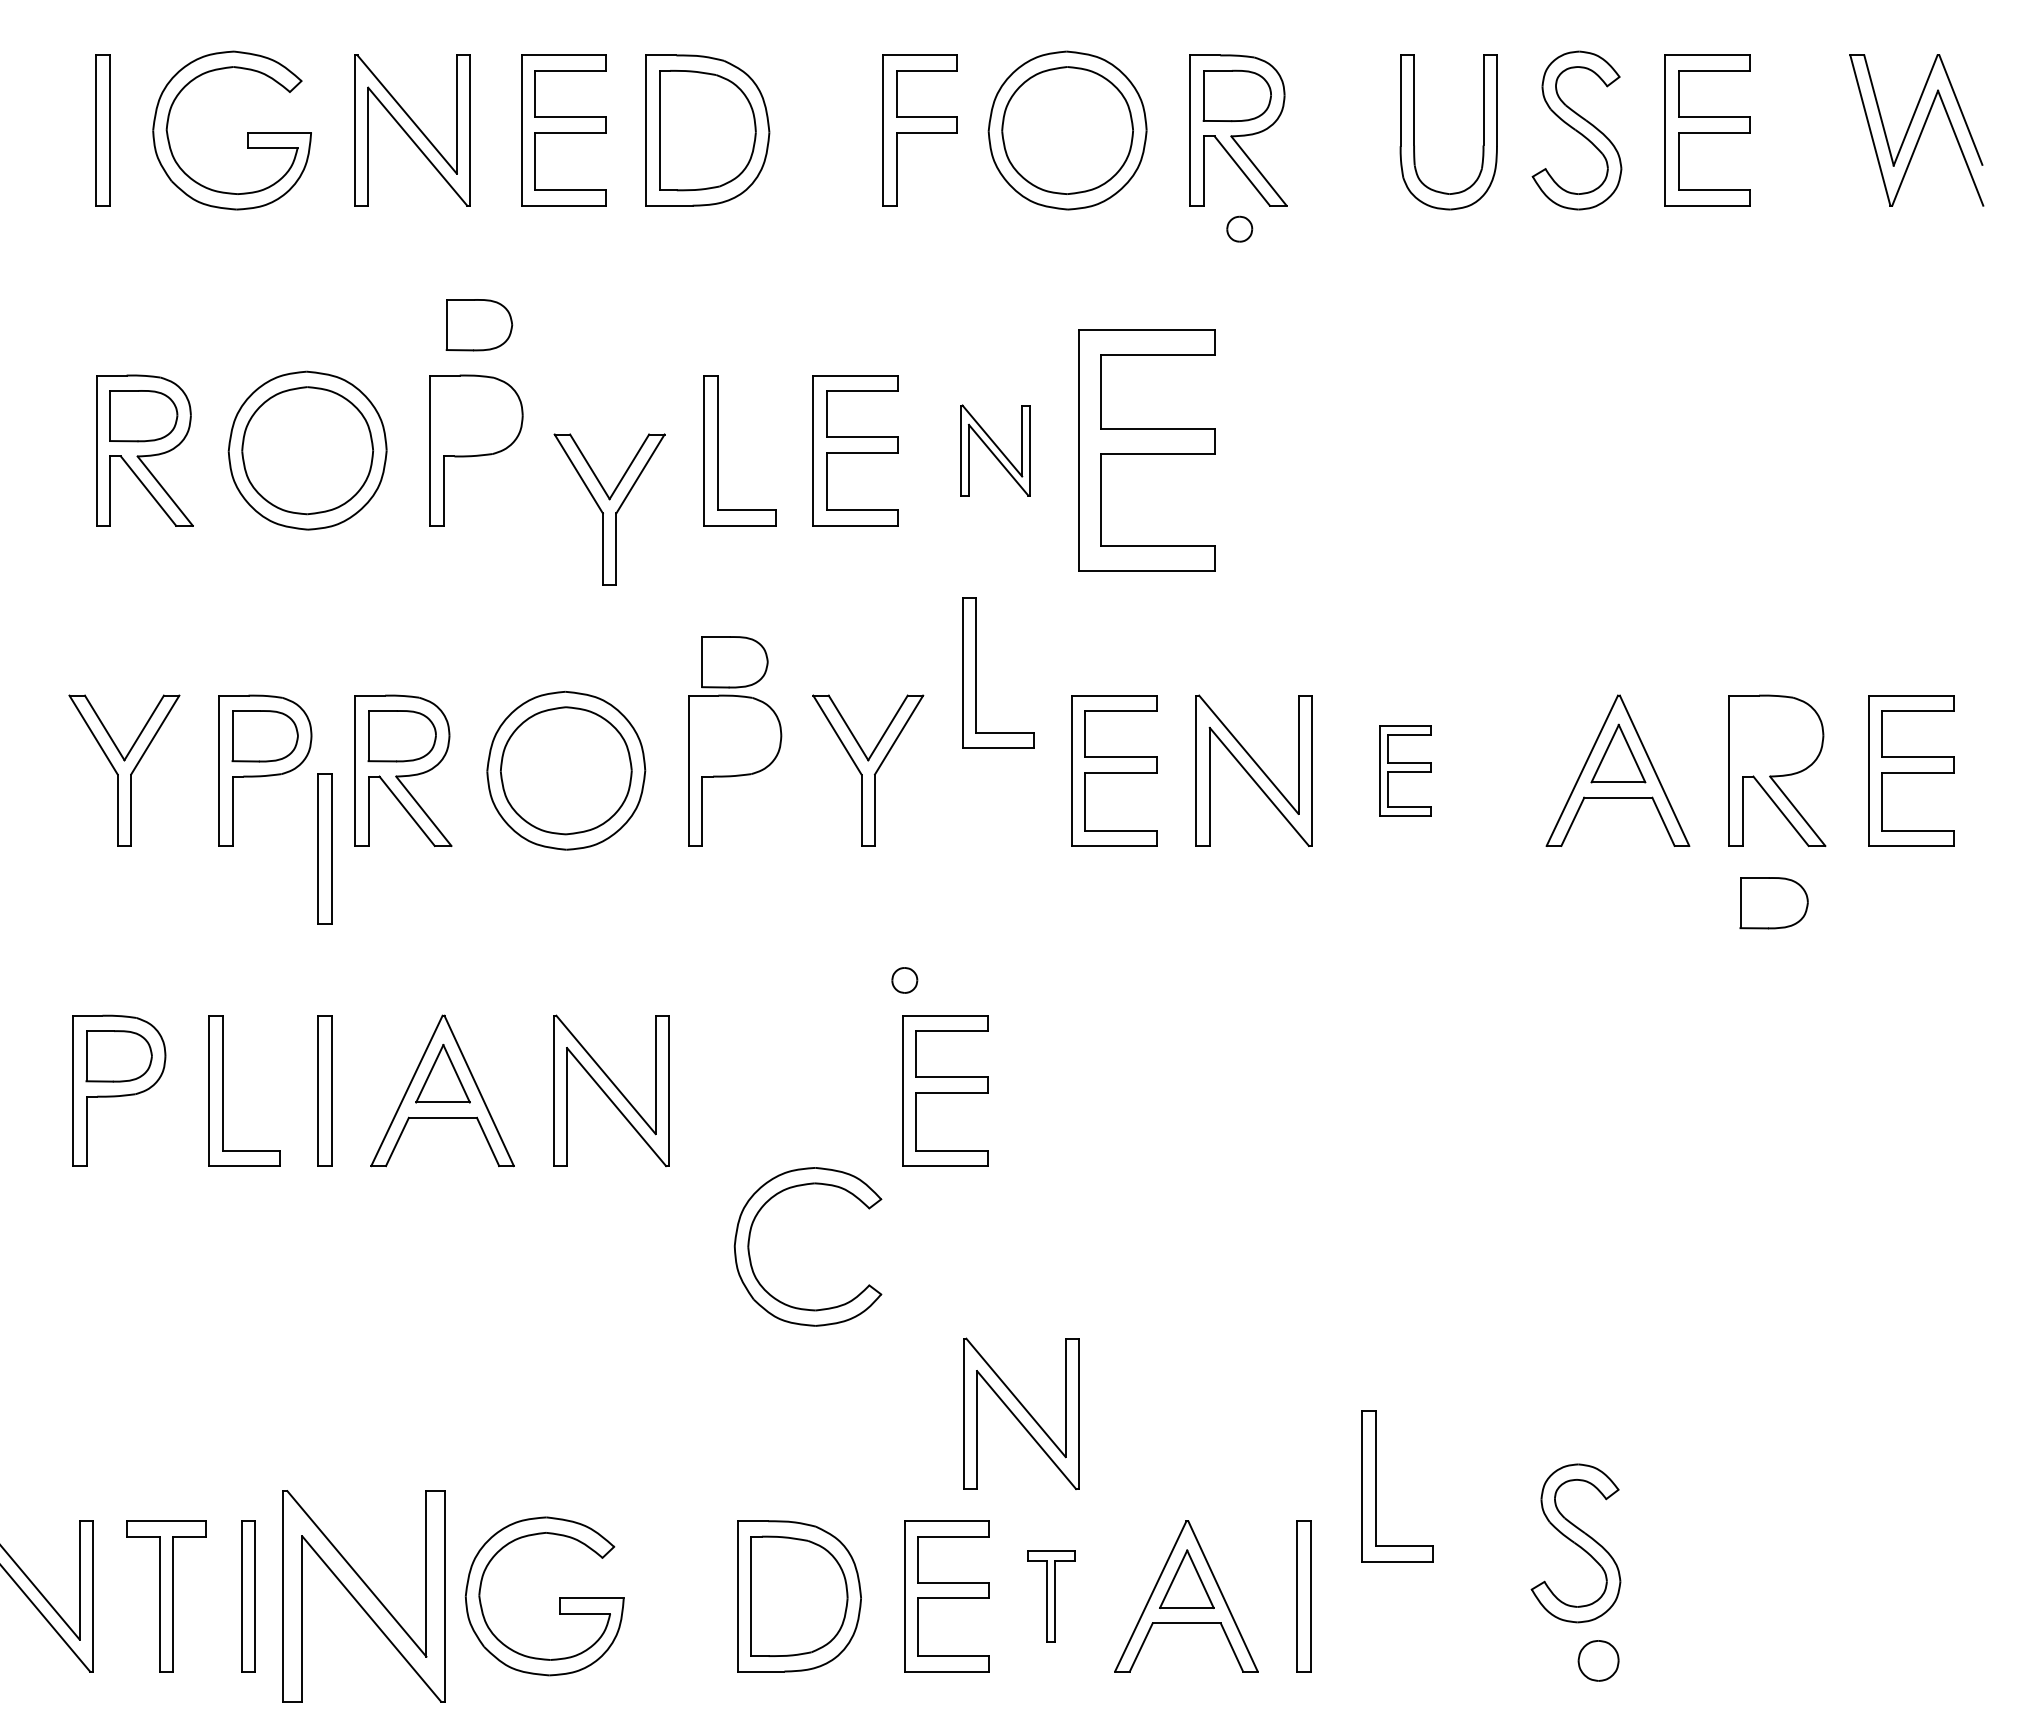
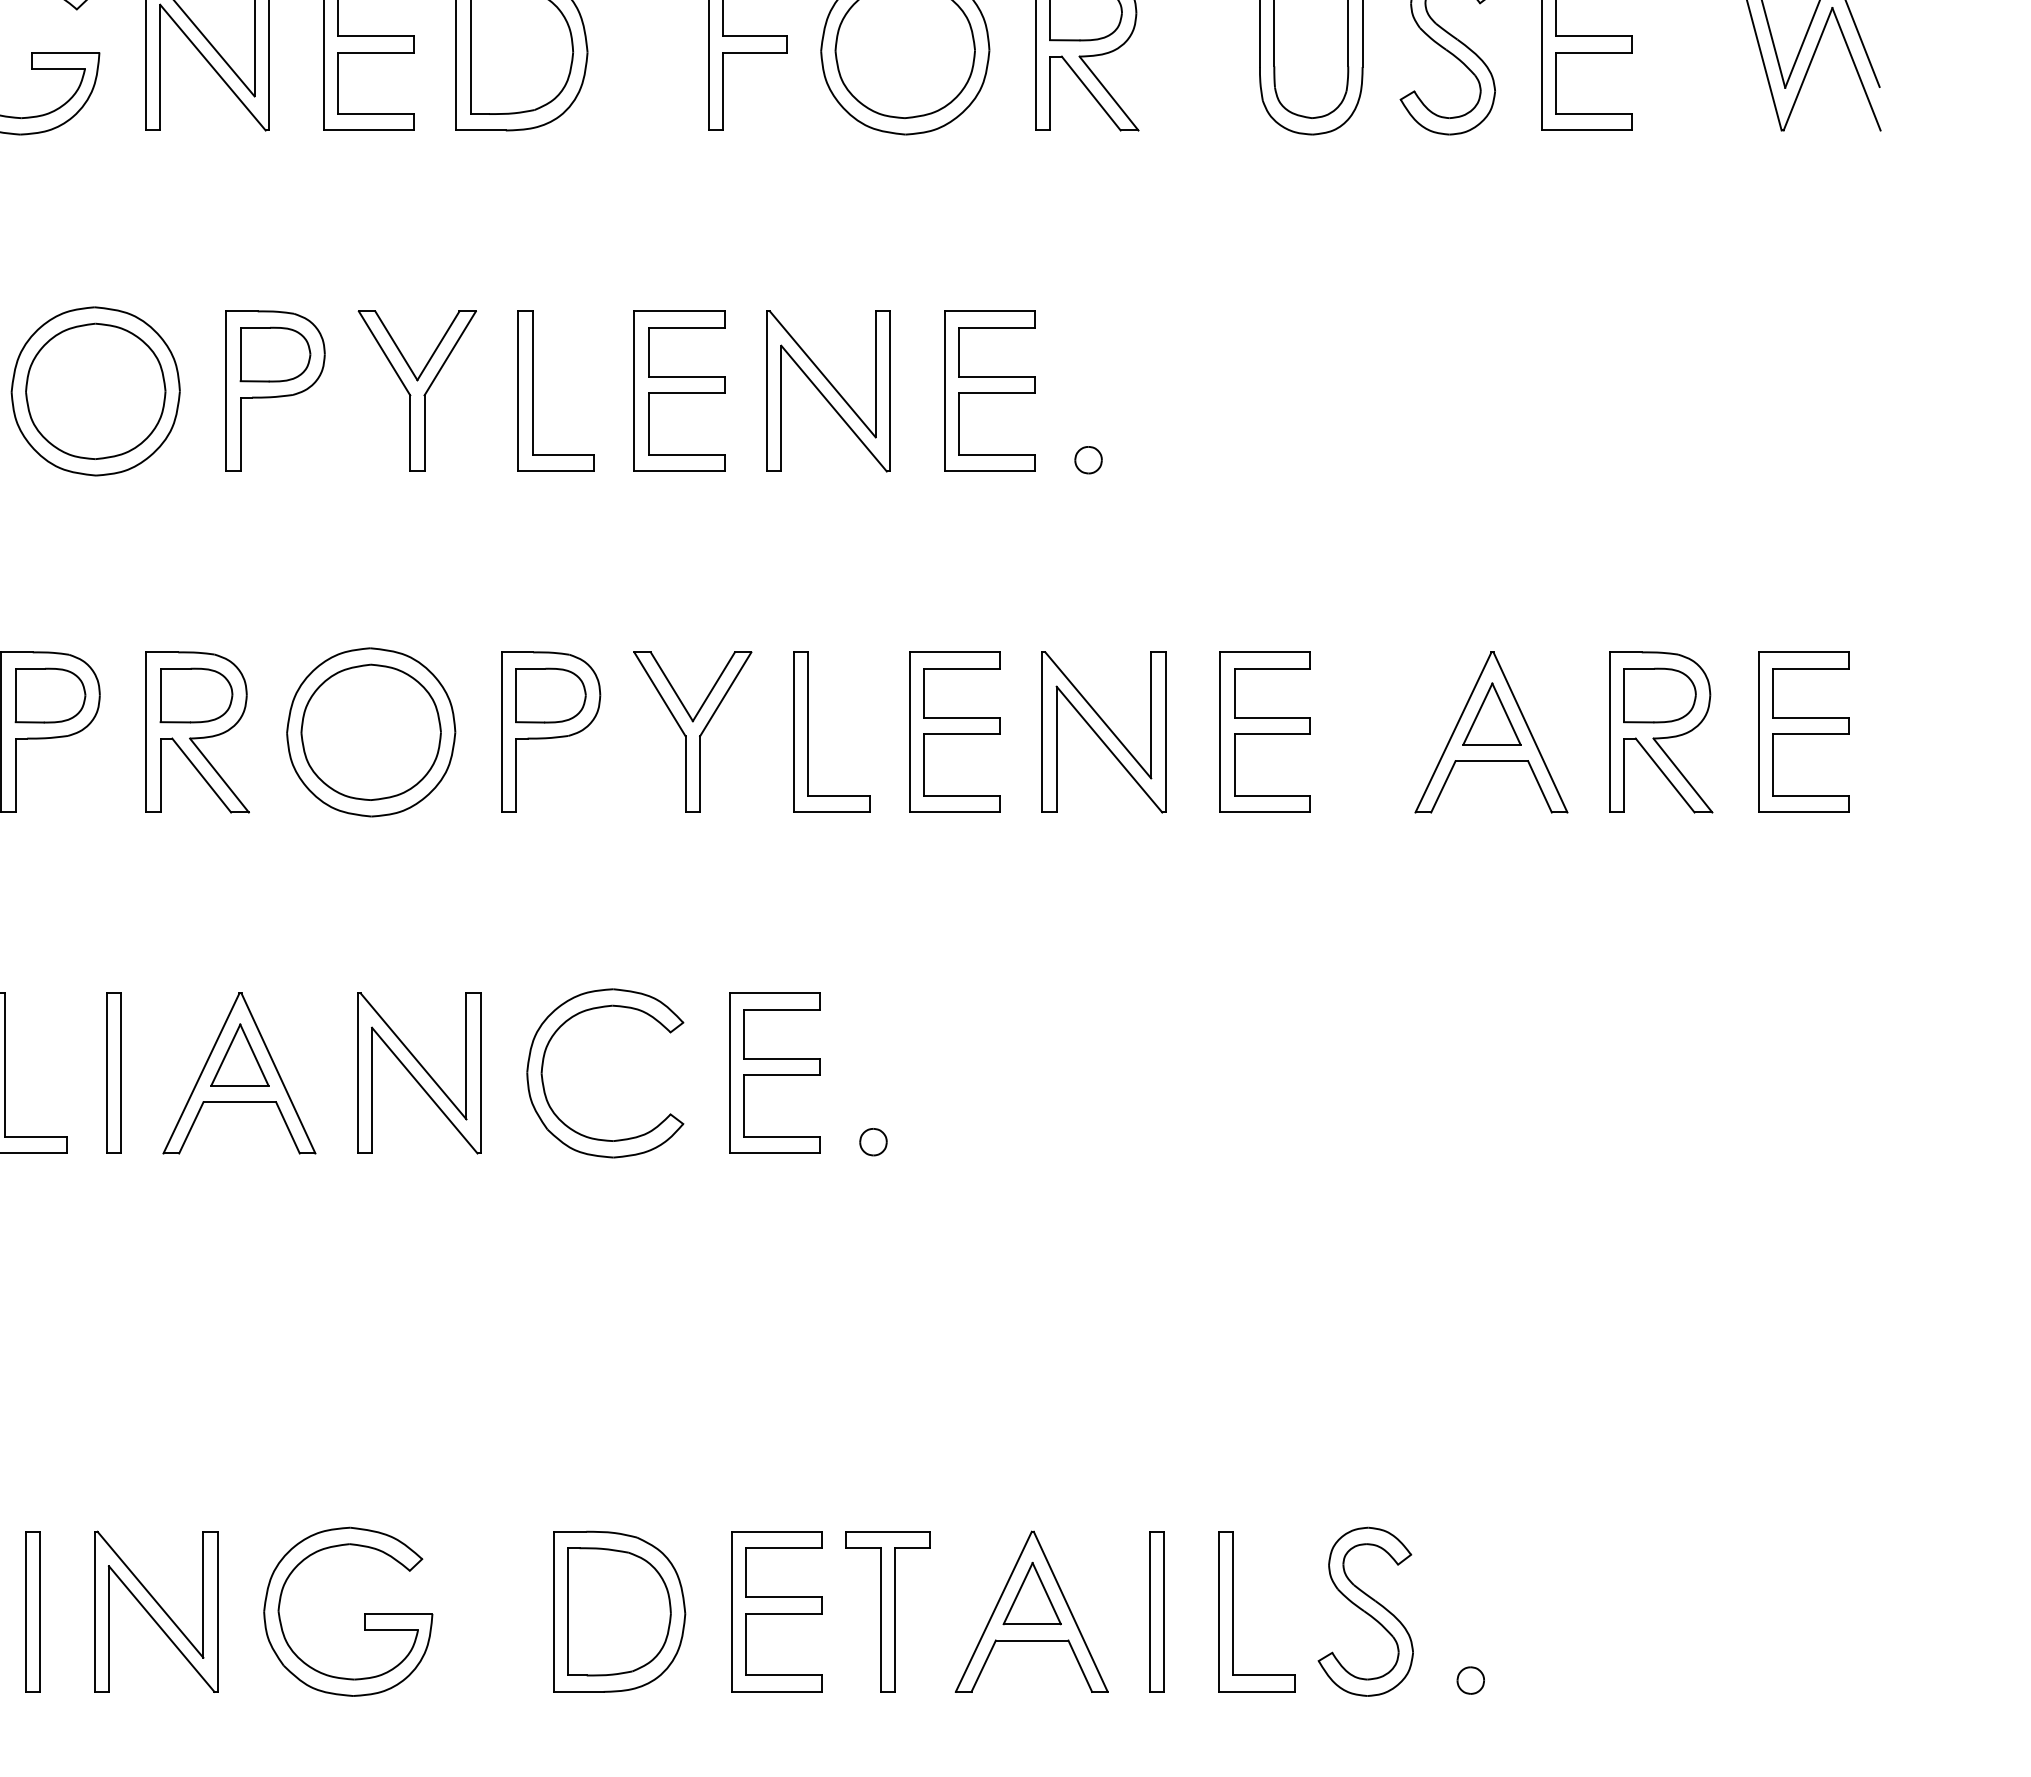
part: (1239, 228) -> (1088, 459), moved
part: (479, 325) -> (275, 355), moved
part: (995, 450) -> (828, 391), size x1.67
part: (1146, 450) -> (989, 391), size x0.62
part: (609, 509) -> (417, 391), moved
part: (734, 662) -> (550, 695), moved
part: (976, 672) -> (808, 732), moved
part: (1405, 770) -> (1265, 732), size x1.67
part: (324, 848) -> (113, 815), removed
part: (1773, 903) -> (1659, 695), moved
part: (904, 980) -> (873, 1142), moved
part: (750, 1238) -> (544, 1064), moved
part: (1021, 1413) -> (856, 1417), removed
part: (1376, 1486) -> (1234, 1611), moved
part: (1575, 1543) -> (1365, 1611), moved
part: (364, 1596) -> (156, 1611), size x0.71
part: (1051, 1596) -> (888, 1611), size x1.67
part: (1598, 1660) -> (1470, 1680), size x0.62

